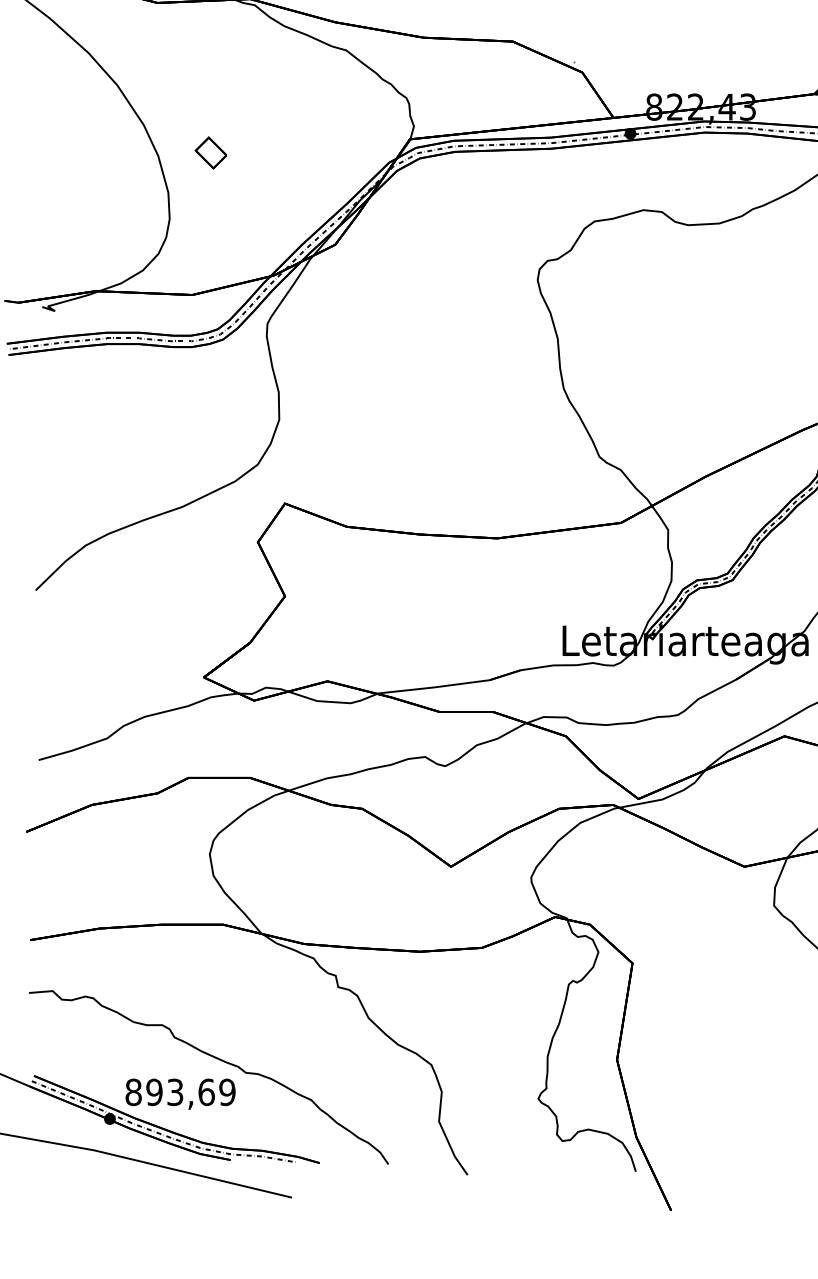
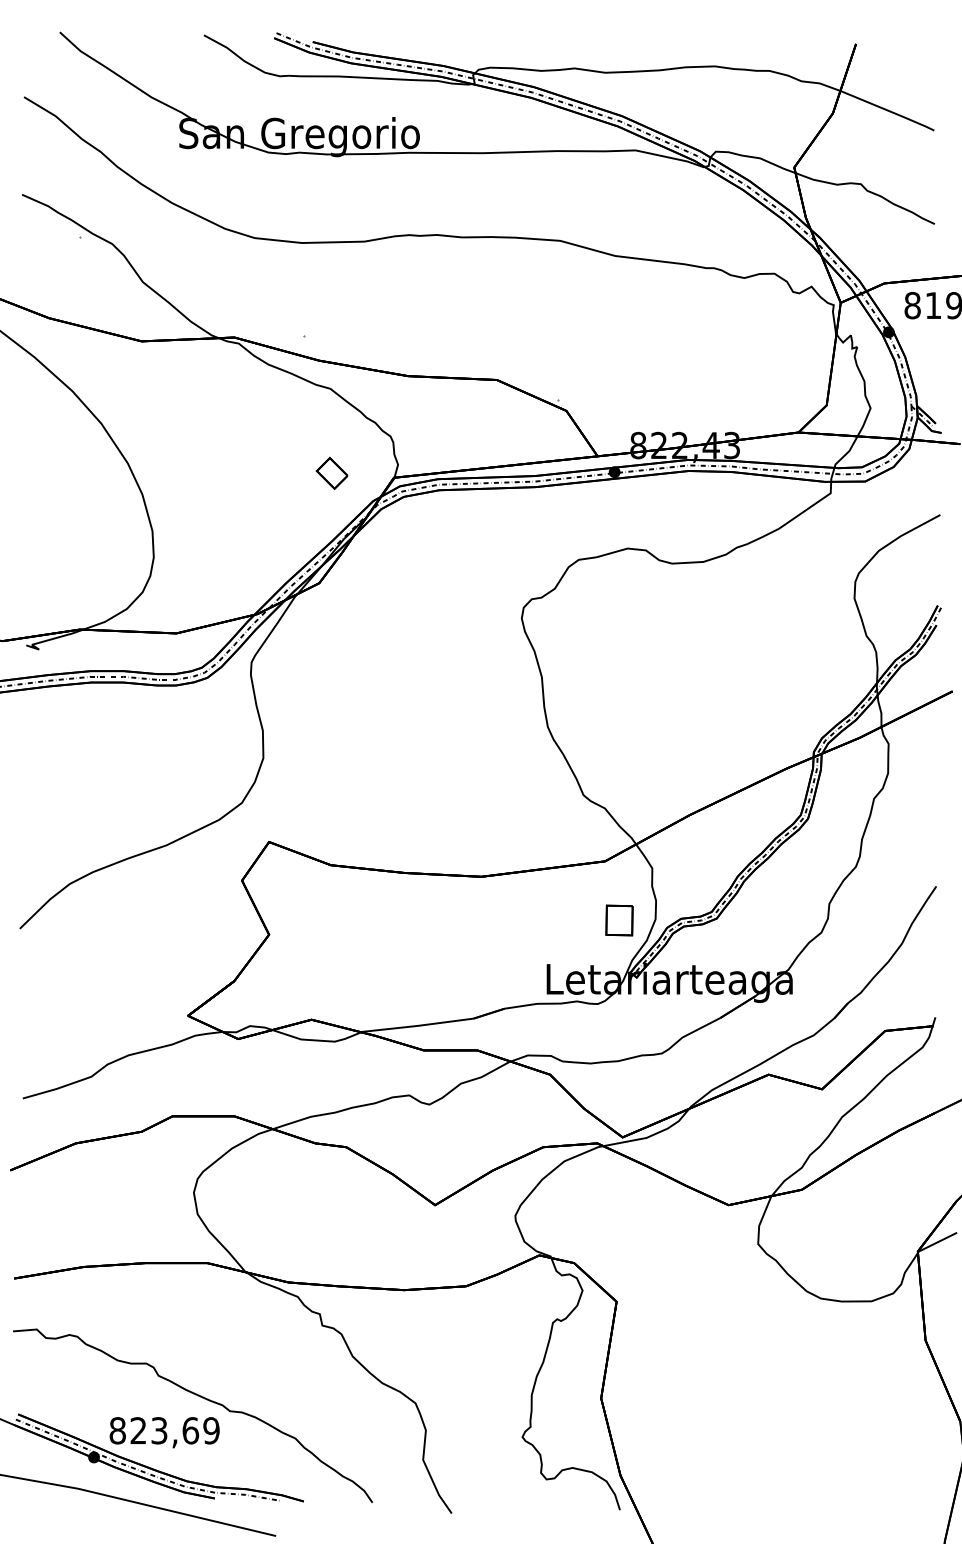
part: (210, 153) -> (331, 473), moved
part: (635, 582) -> (619, 920), added
text: (154, 1092) -> (138, 1430), 893,69 -> 823,69

